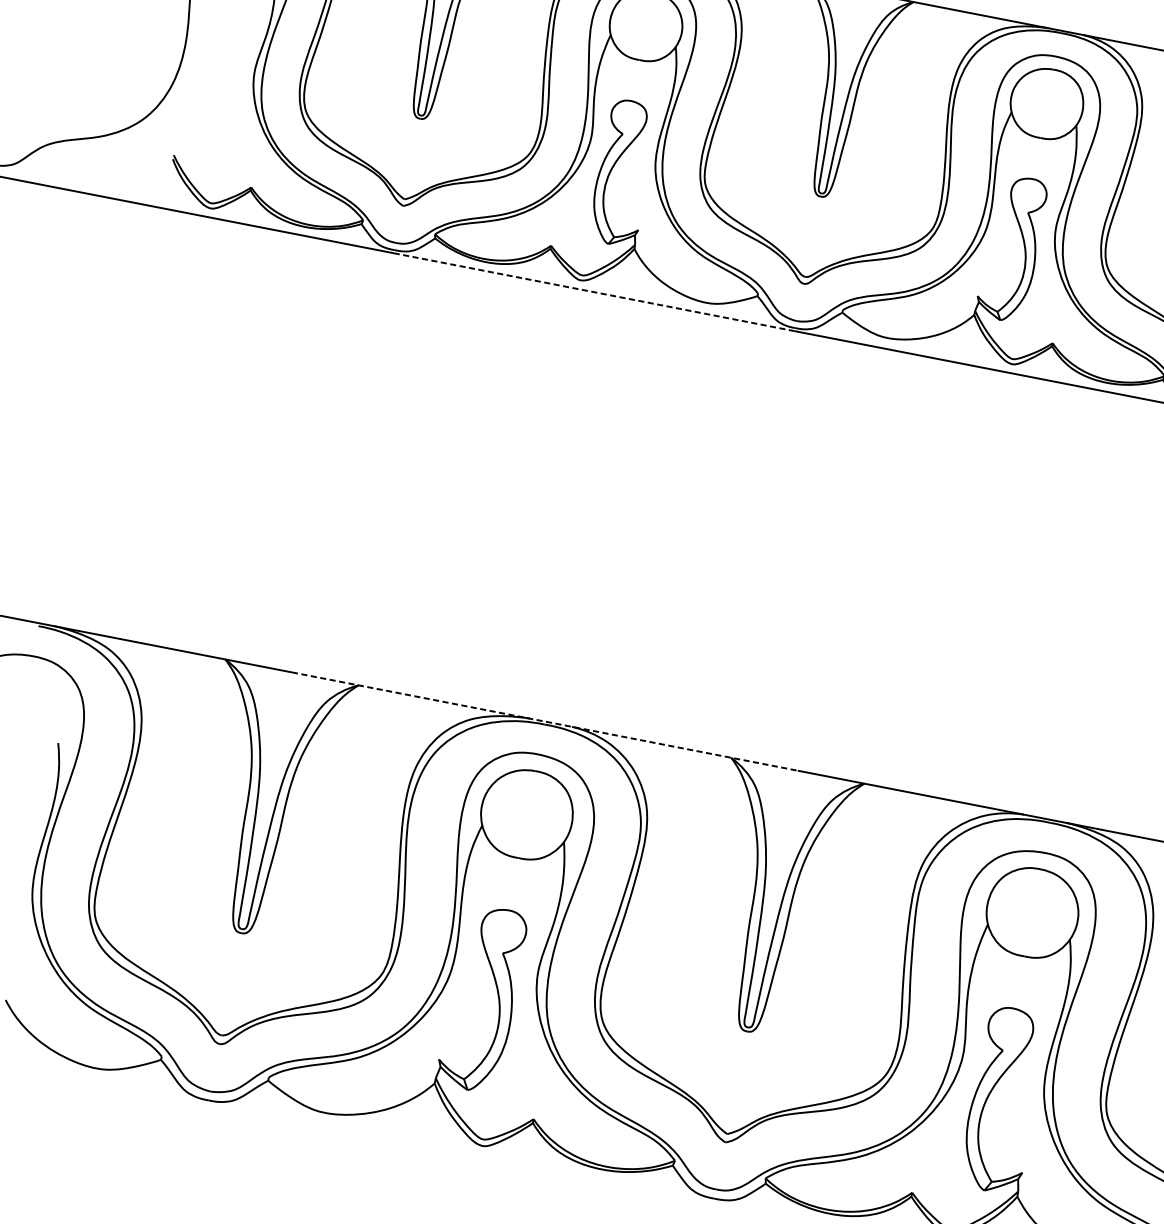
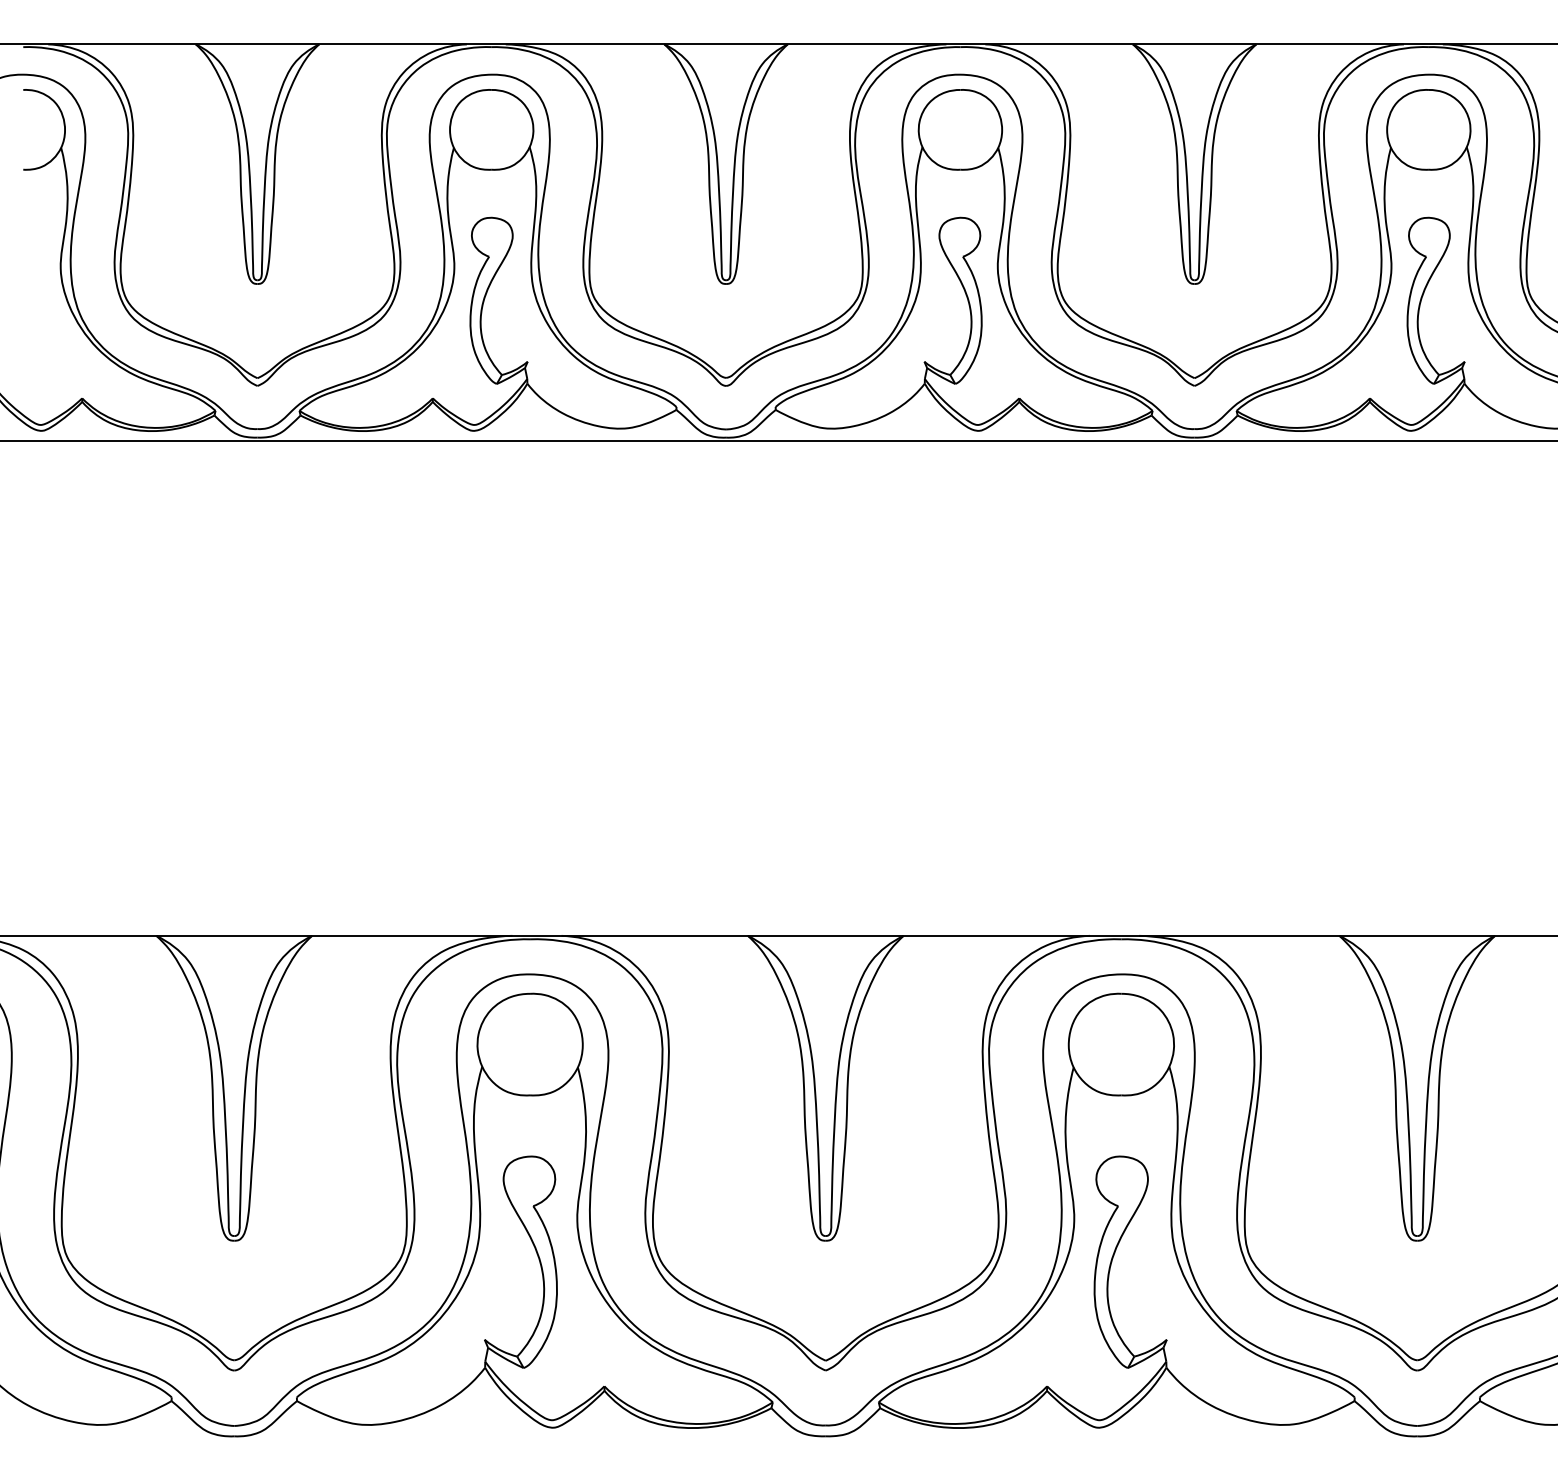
line: (594, 292) -> (491, 441), dashed -> solid
line: (545, 721) -> (530, 935), dashed -> solid

